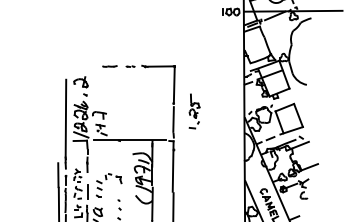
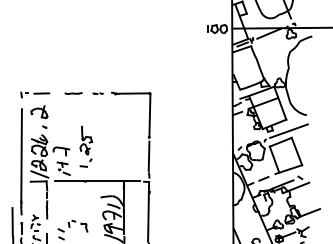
part: (77, 67) -> (35, 94), added
line: (291, 97) -> (288, 130), added
part: (194, 111) -> (86, 146), moved

